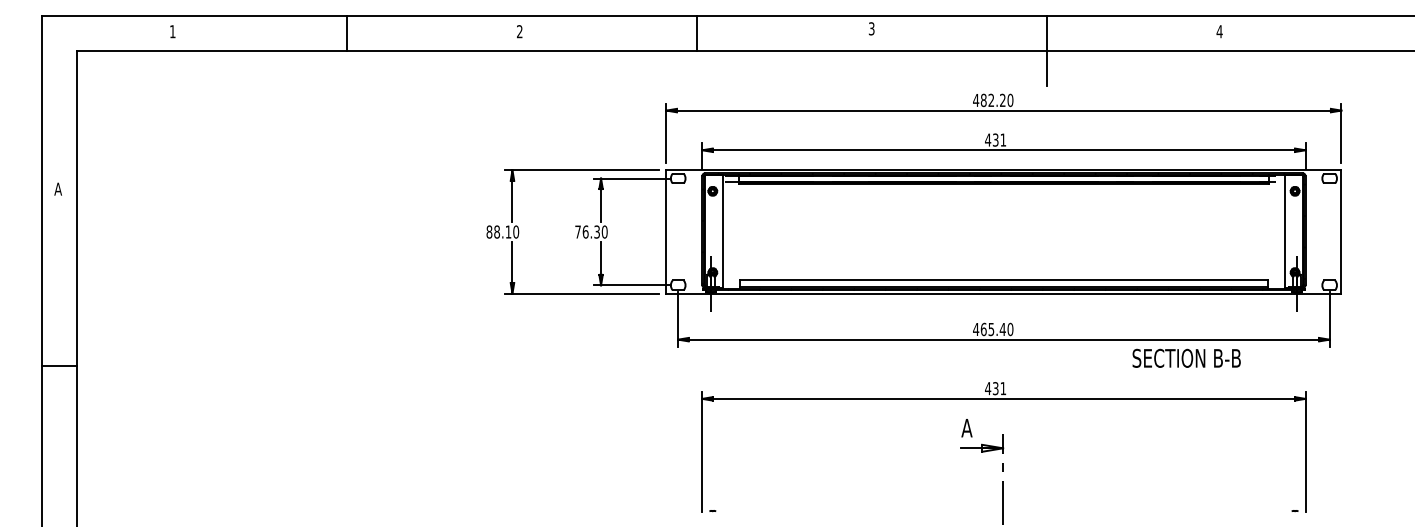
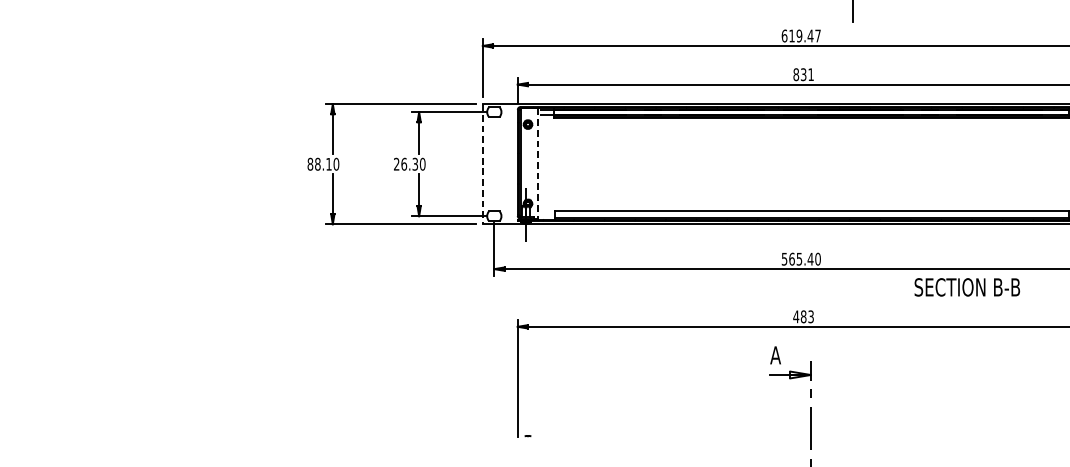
text: (993, 100) -> (801, 36), 482.20 -> 619.47
text: (988, 139) -> (796, 74), 431 -> 831
text: (577, 231) -> (396, 163), 76.30 -> 26.30
line: (666, 231) -> (482, 163), solid -> dashed
line: (723, 231) -> (538, 163), solid -> dashed
text: (976, 329) -> (784, 259), 465.40 -> 565.40
text: (1186, 357) -> (967, 286), moved
text: (999, 388) -> (807, 316), 431 -> 483

